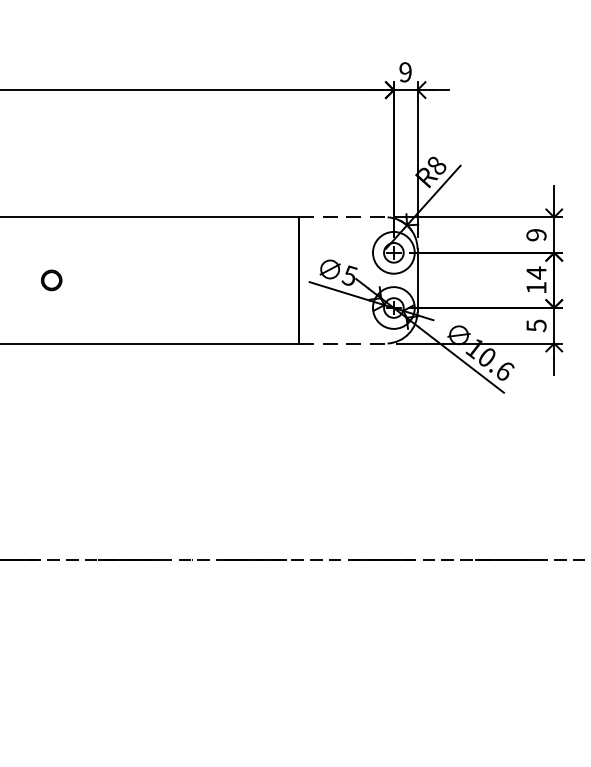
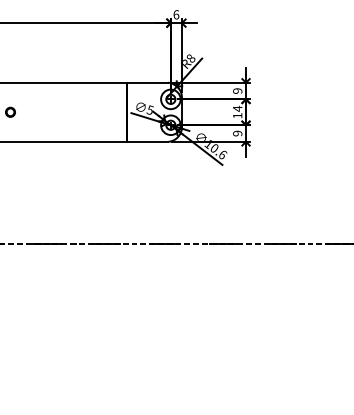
text: (405, 71) -> (176, 14), 9 -> 6
line: (344, 216) -> (147, 82), dashed -> solid
text: (536, 325) -> (237, 133), 5 -> 9
line: (344, 342) -> (147, 141), dashed -> solid

